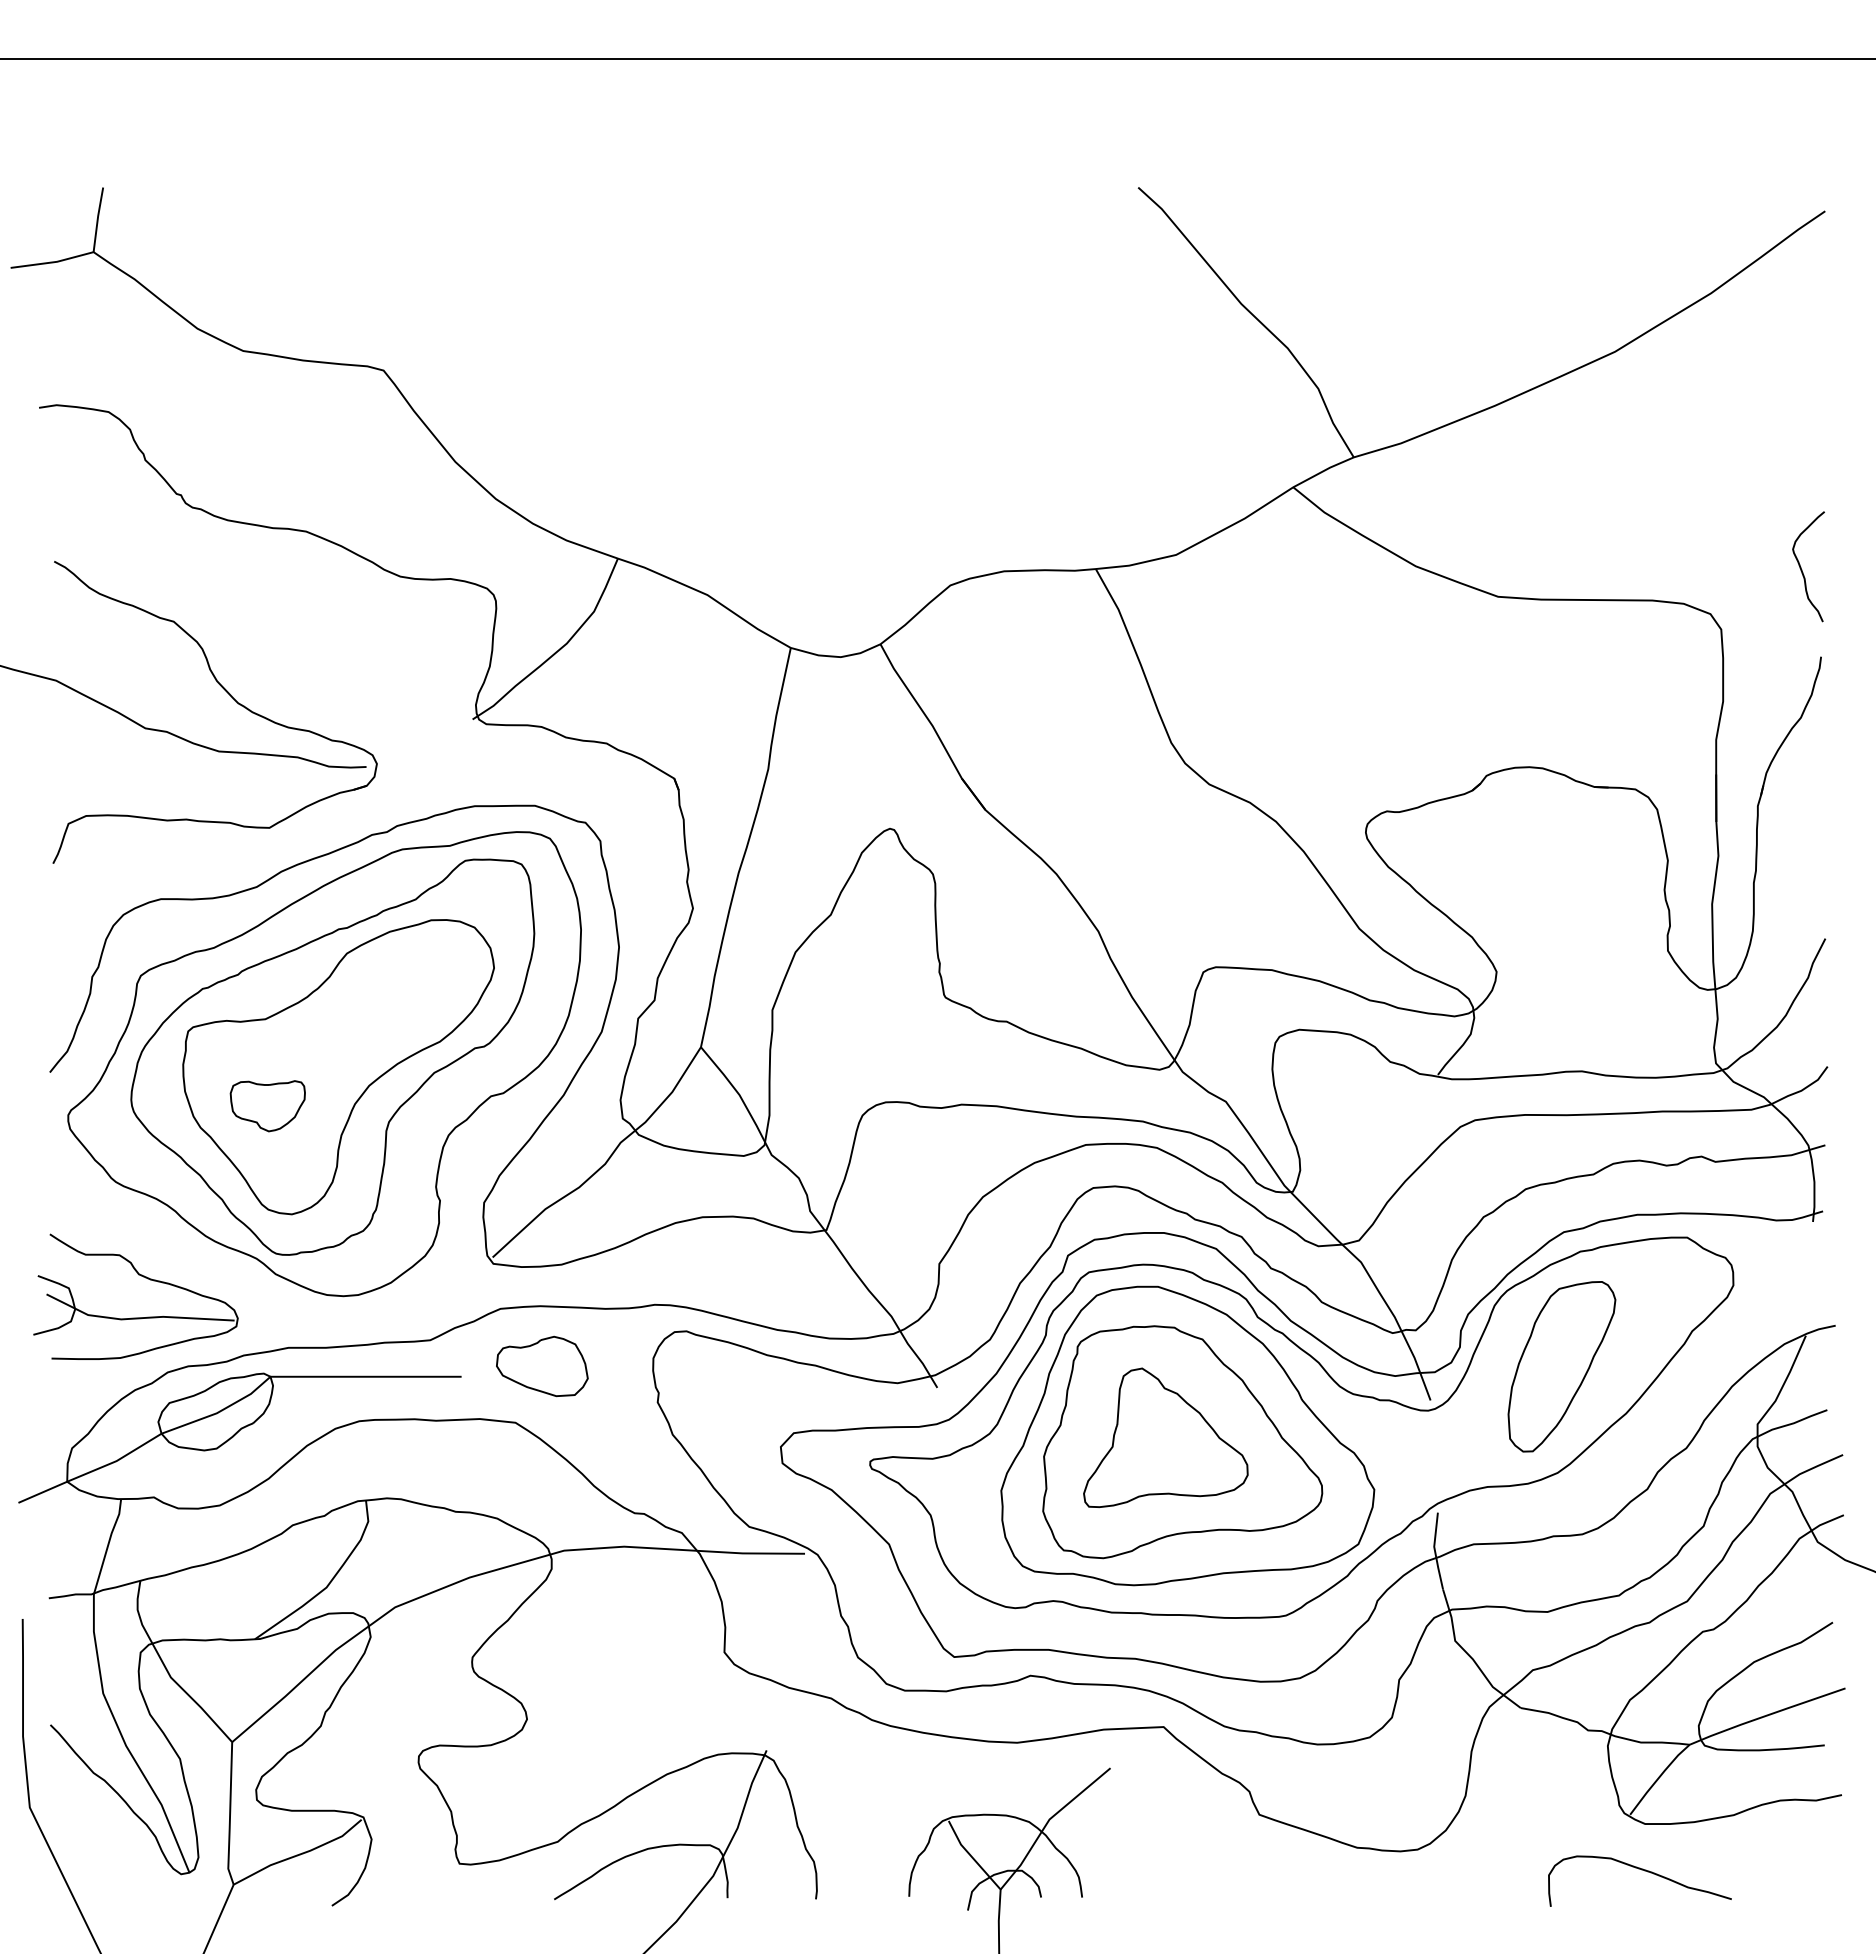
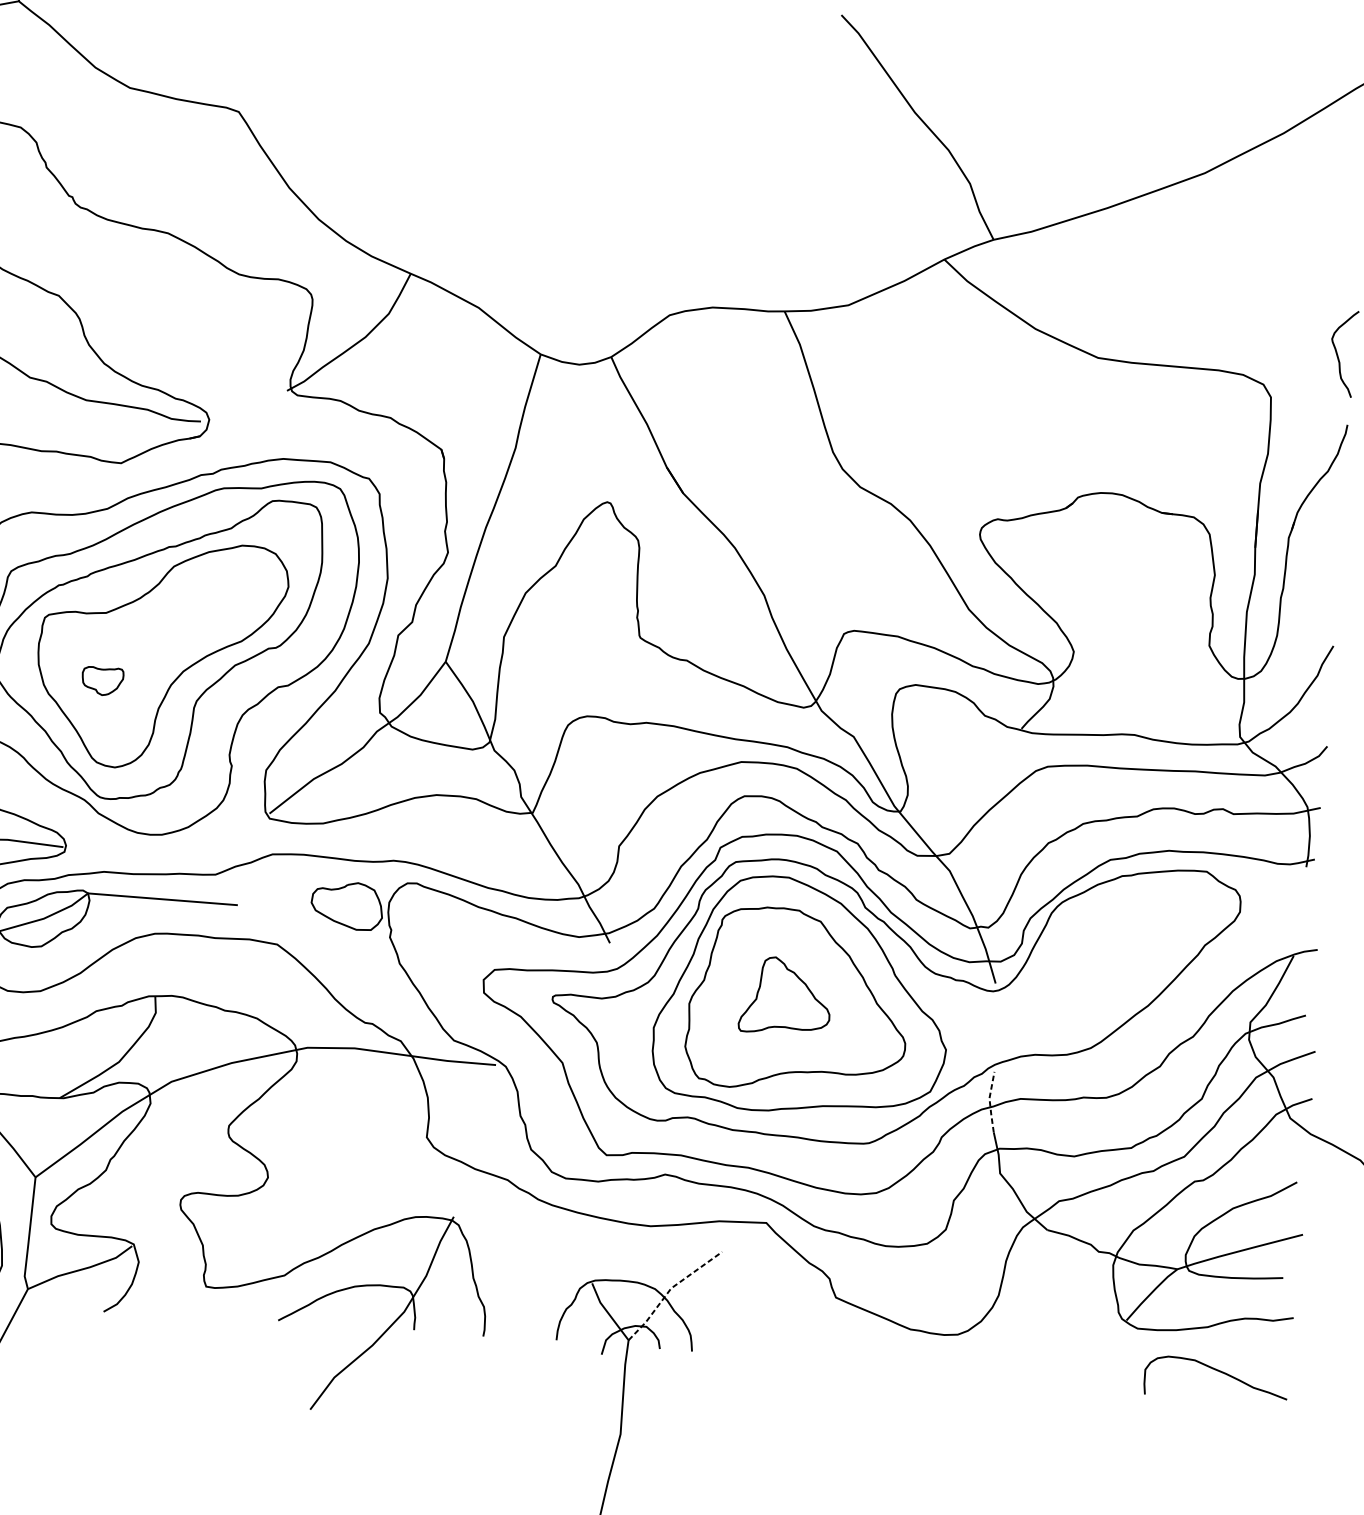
part: (267, 1106) -> (102, 681), size x0.7
part: (542, 1366) -> (347, 905), moved
part: (1561, 1366) -> (1100, 964), removed
part: (1165, 1437) -> (785, 996), size x0.7
line: (1435, 1551) -> (990, 1102), solid -> dashed
line: (1047, 1821) -> (669, 1289), solid -> dashed
curve: (1641, 1870) -> (1218, 1371), moved

